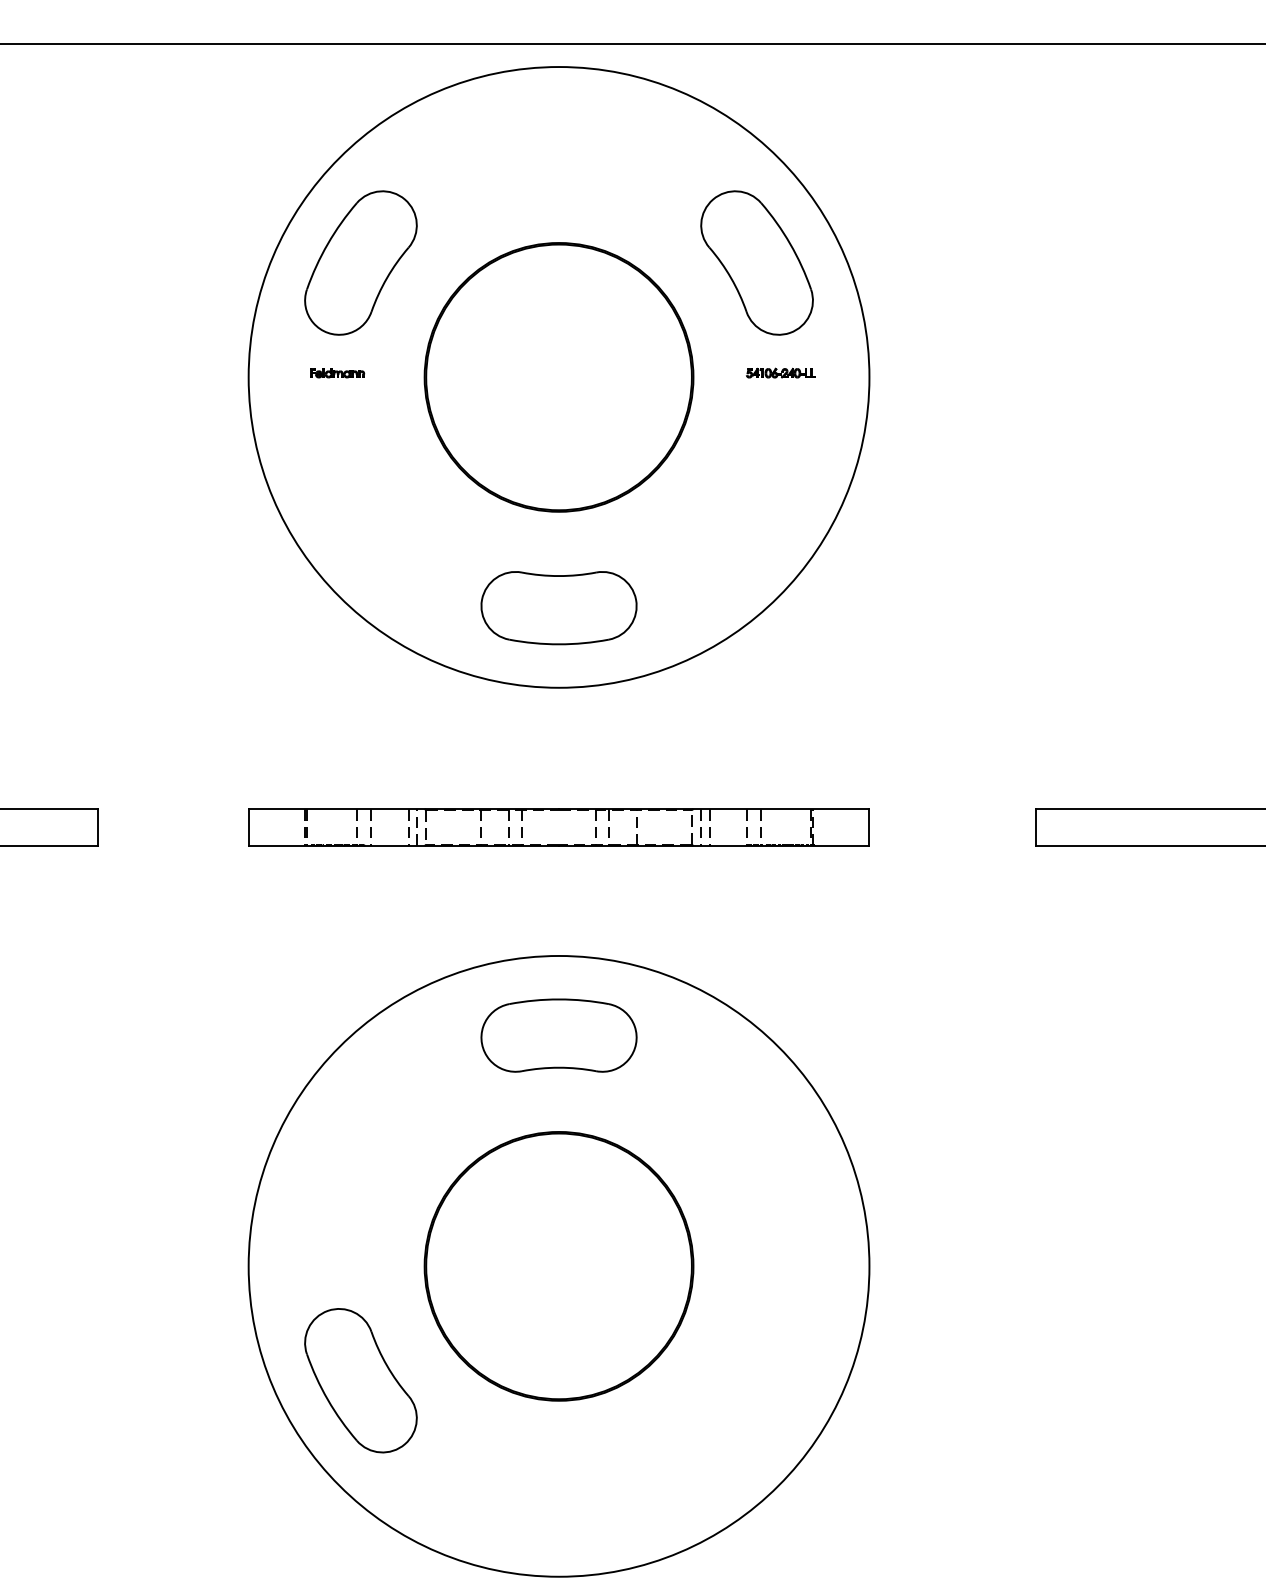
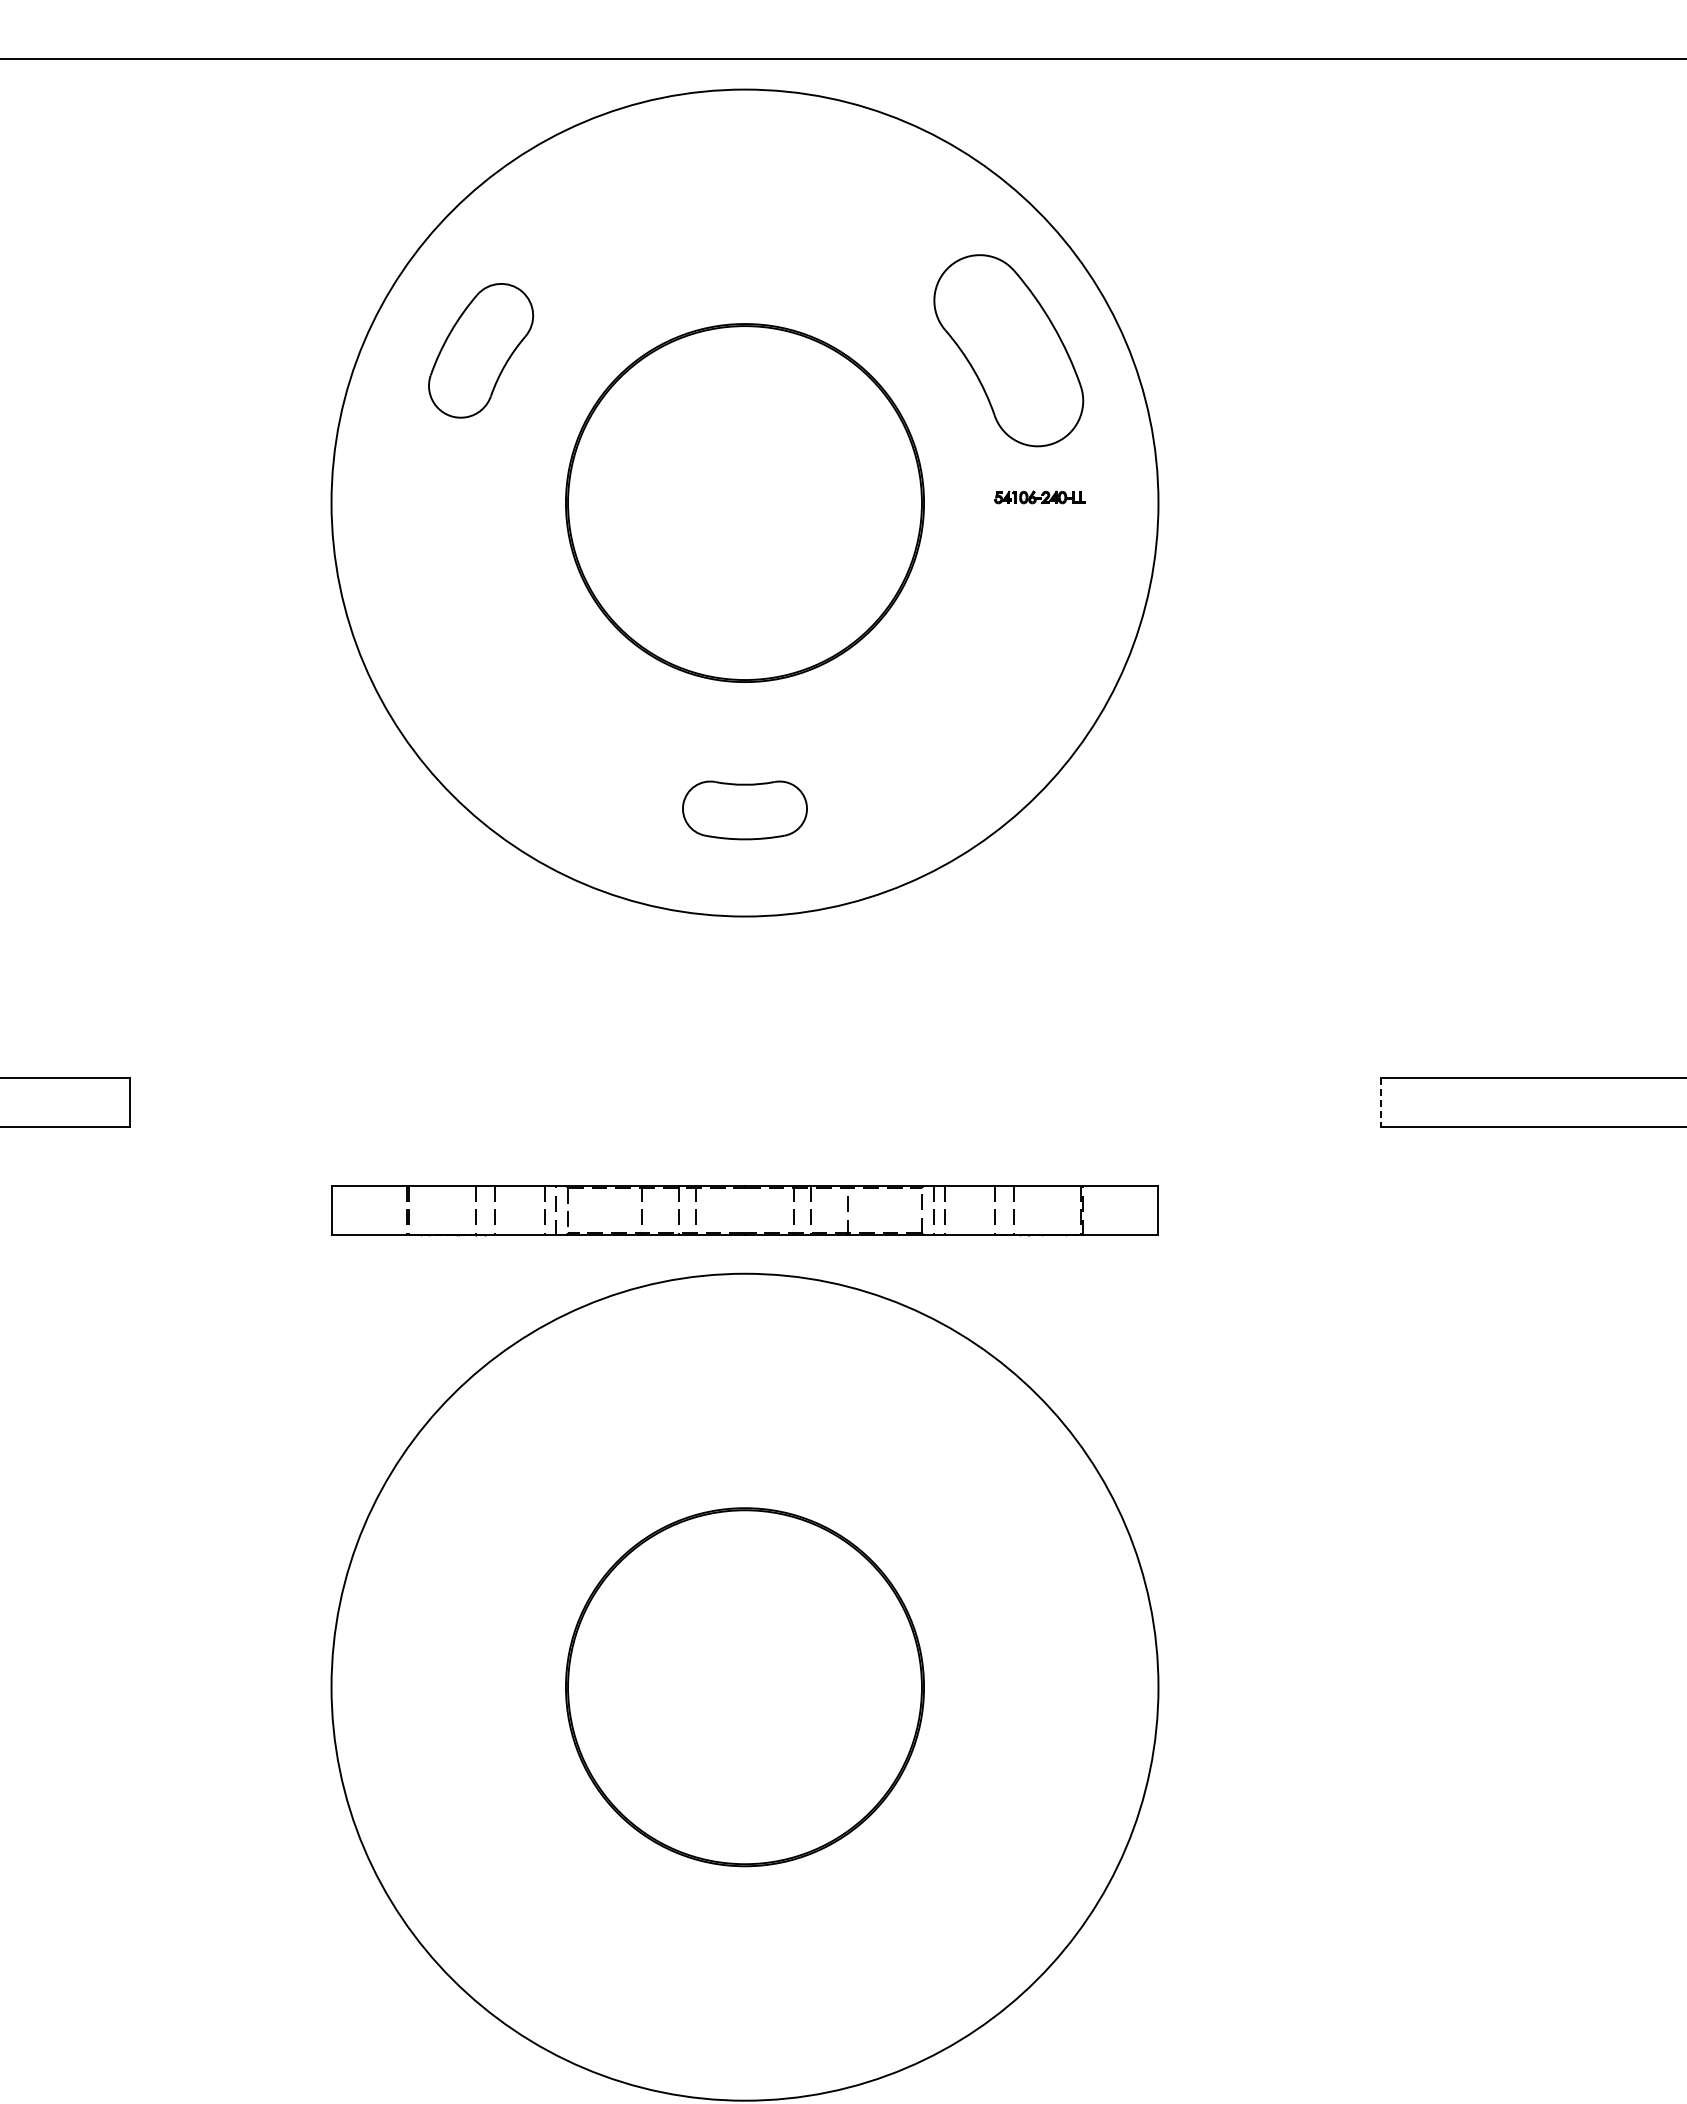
part: (360, 262) -> (480, 350), size x0.7
part: (337, 373) -> (449, 497), removed
part: (558, 608) -> (744, 810), size x0.6
part: (558, 827) -> (744, 1210), moved
line: (1036, 827) -> (1380, 1102), solid -> dashed
part: (558, 1035) -> (744, 1379), removed
part: (360, 1380) -> (480, 1839), removed

